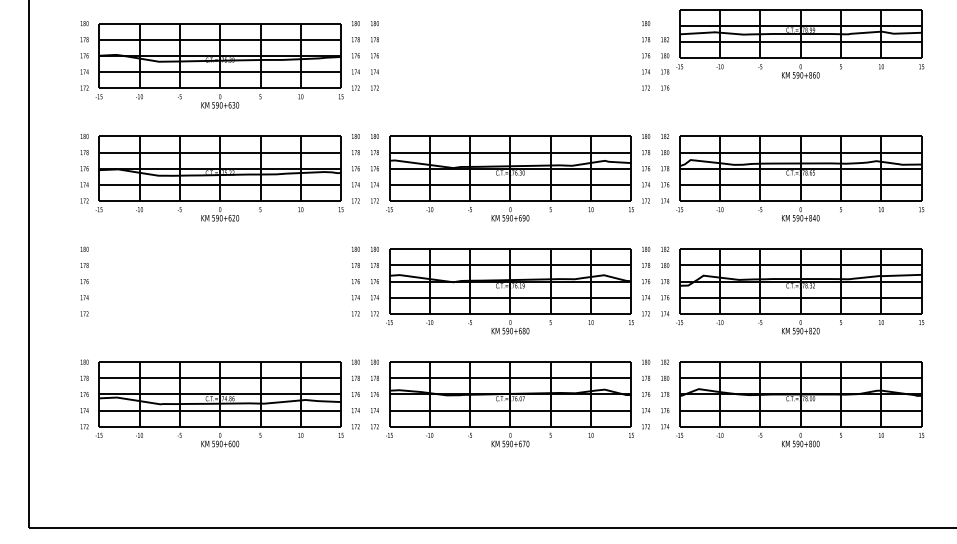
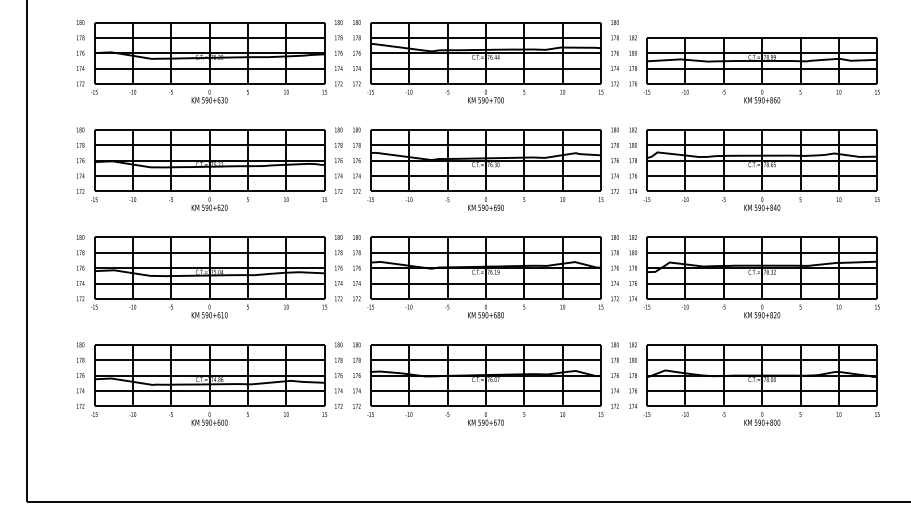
part: (800, 43) -> (762, 70), moved
part: (509, 65) -> (485, 62), added
part: (219, 291) -> (208, 277), added

